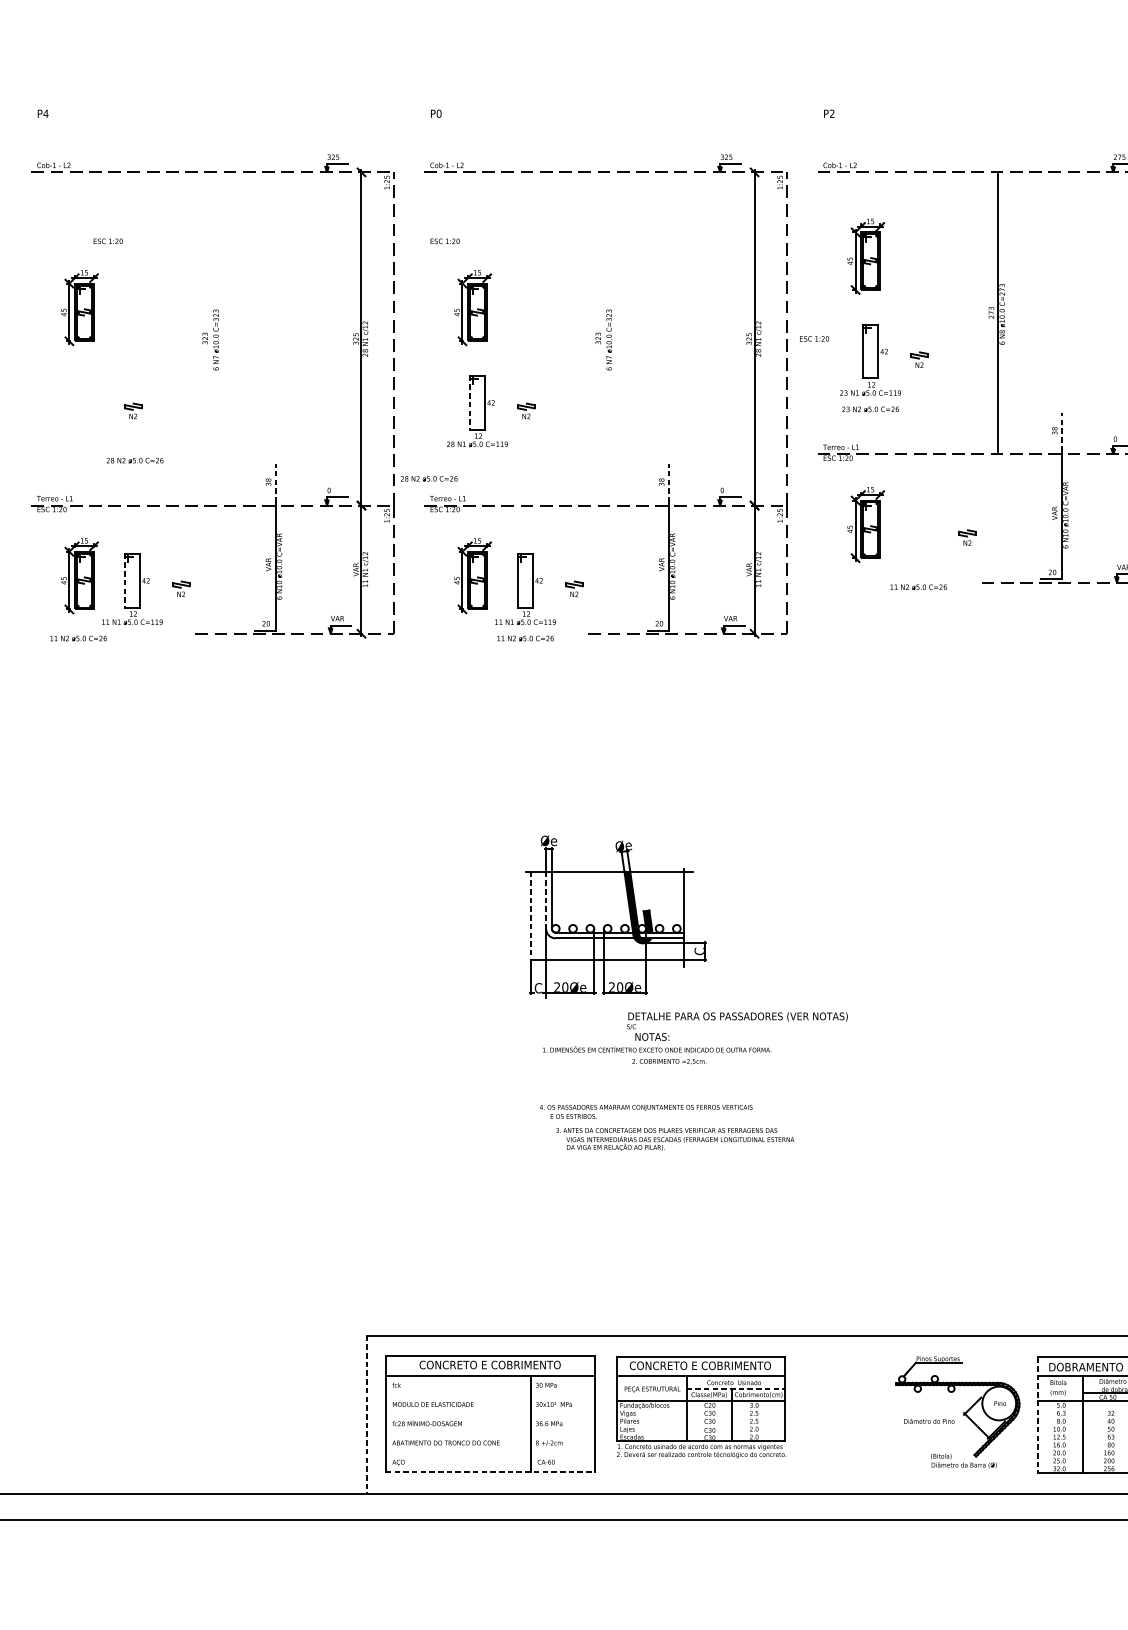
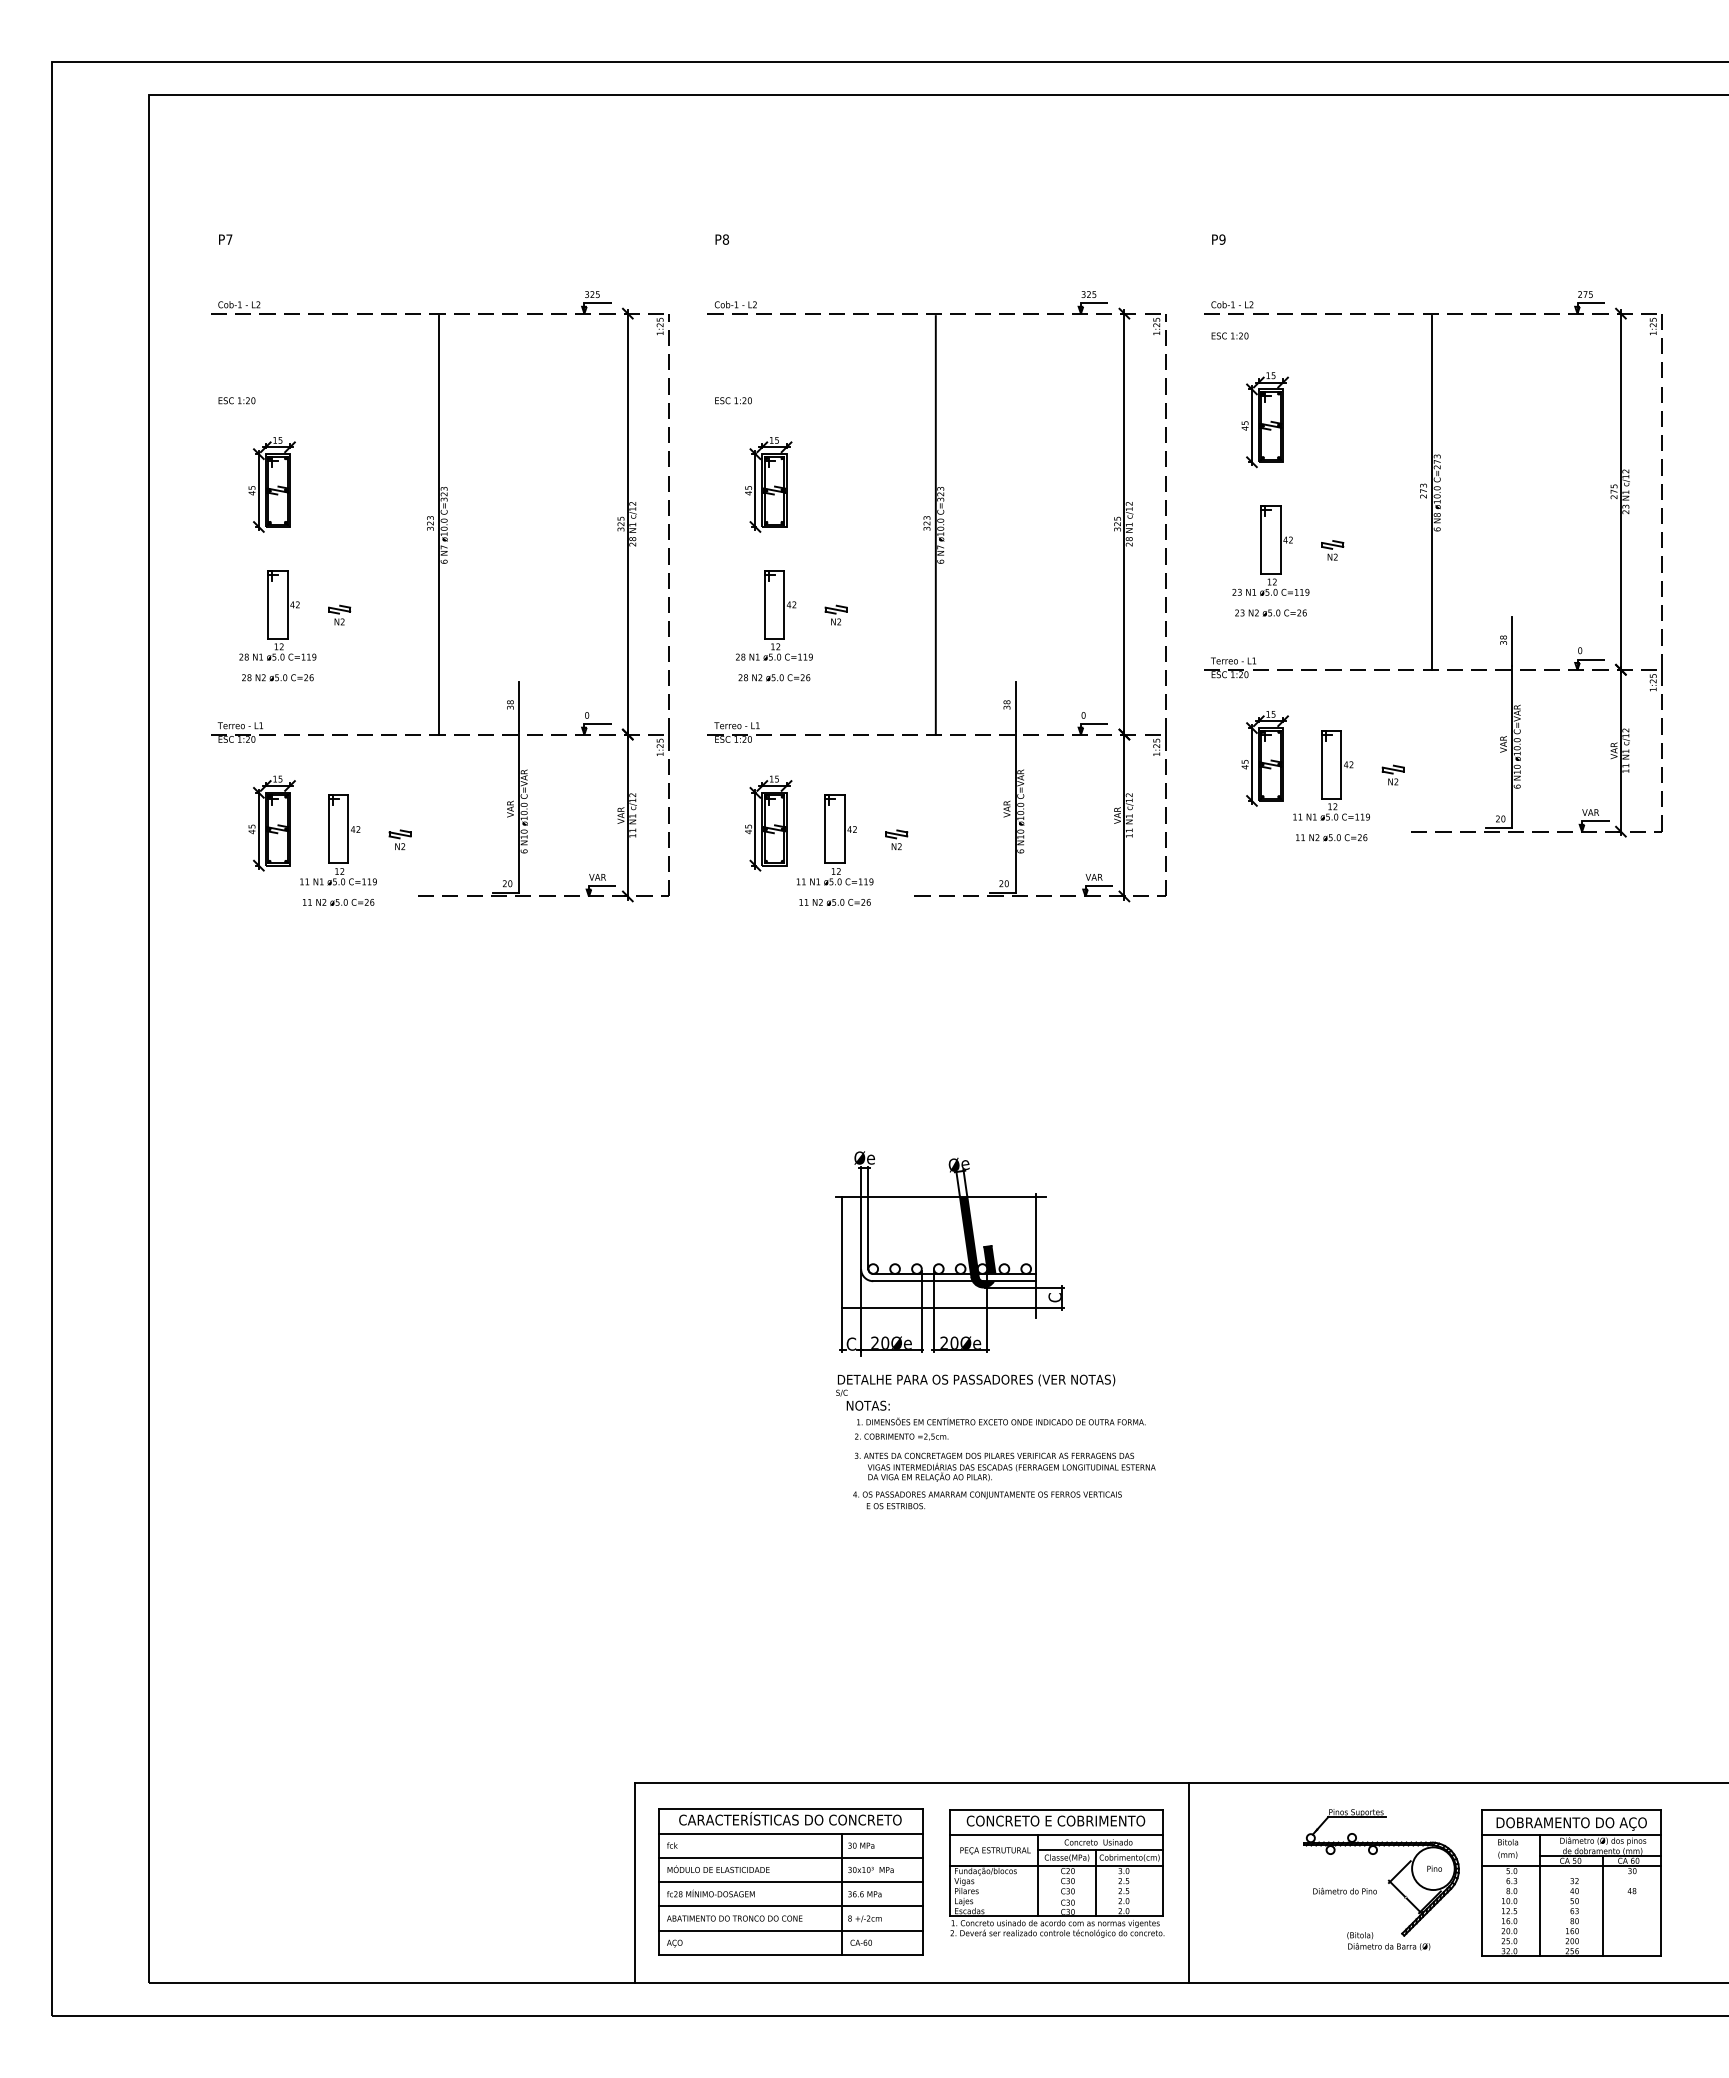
text: (46, 113) -> (229, 239), P4 -> P7
text: (438, 113) -> (725, 239), P0 -> P8
text: (832, 113) -> (1222, 239), P2 -> P9
text: (107, 241) -> (236, 400), moved
text: (814, 338) -> (1229, 335), moved
line: (212, 340) -> (439, 525), added
line: (605, 340) -> (935, 525), added
line: (469, 402) -> (764, 604), dashed -> solid
part: (84, 411) -> (277, 615), added
line: (1061, 431) -> (1512, 641), dashed -> solid
text: (134, 460) -> (277, 677), moved
text: (429, 478) -> (774, 677), moved
line: (275, 482) -> (519, 705), dashed -> solid
line: (668, 482) -> (1015, 705), dashed -> solid
part: (918, 538) -> (1331, 775), added
line: (124, 580) -> (328, 829), dashed -> solid
text: (78, 638) -> (338, 902), moved
line: (546, 900) -> (861, 1233), dashed -> solid
line: (530, 915) -> (841, 1252), dashed -> solid
text: (737, 1026) -> (975, 1392), moved
text: (669, 1061) -> (901, 1436), moved
text: (674, 1138) -> (1004, 1466), moved
text: (490, 1363) -> (790, 1818), CONCRETO E COBRIMENTO -> CARACTERÍSTICAS DO CONCRETO
line: (736, 1389) -> (1101, 1850), dashed -> solid
line: (490, 1394) -> (790, 1857), added
line: (490, 1414) -> (790, 1882), added
line: (806, 1414) -> (1189, 1882), added
line: (366, 1415) -> (634, 1883), dashed -> solid
line: (1037, 1415) -> (1481, 1883), dashed -> solid
line: (490, 1433) -> (790, 1906), added
line: (490, 1452) -> (790, 1930), added
line: (491, 1471) -> (791, 1954), dashed -> solid

